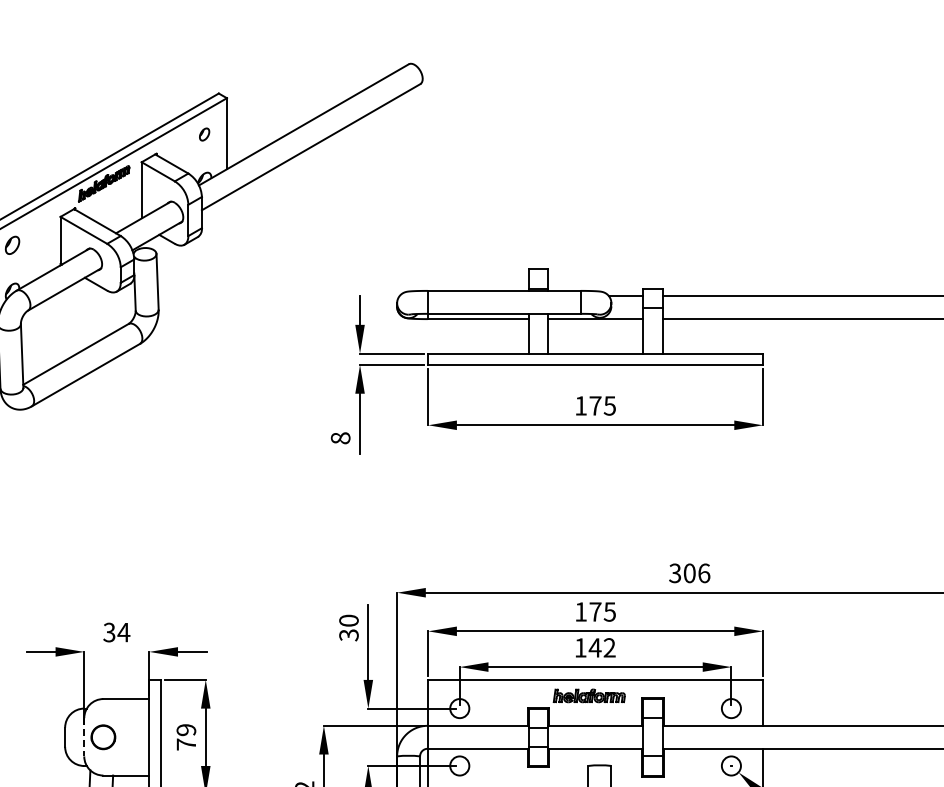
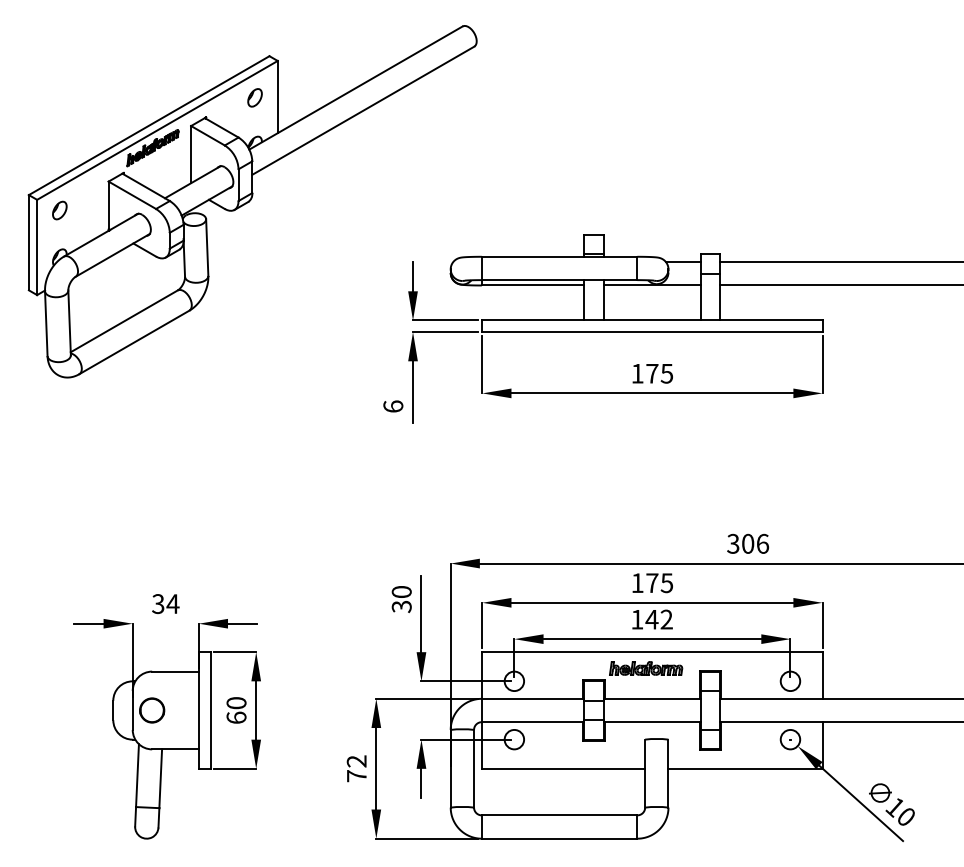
part: (204, 134) -> (254, 97), size x1.43
text: (340, 438) -> (393, 406), 8 -> 6
text: (186, 737) -> (236, 710), 79 -> 60
line: (84, 738) -> (132, 711), dashed -> solid

